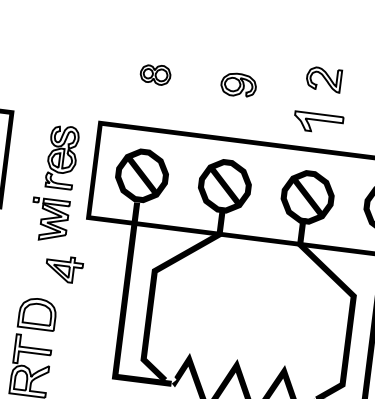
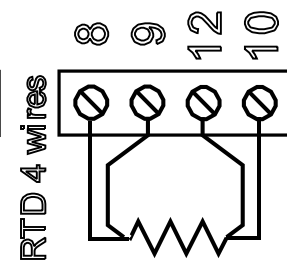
part: (155, 73) -> (91, 33), size x1.67
part: (323, 78) -> (204, 22), size x1.43
part: (237, 84) -> (147, 33), size x1.43
part: (64, 269) -> (33, 173), moved

